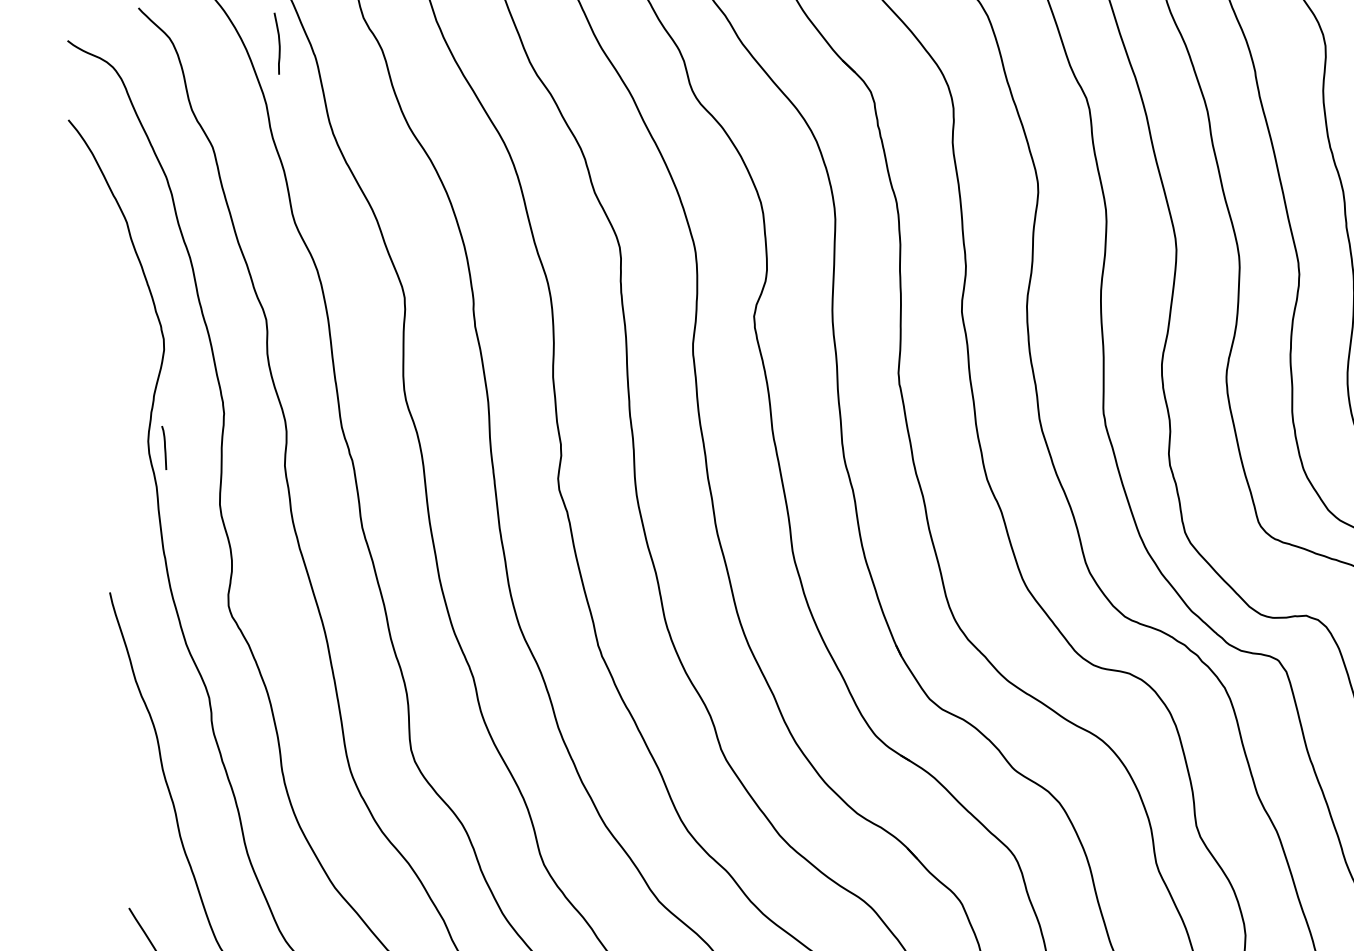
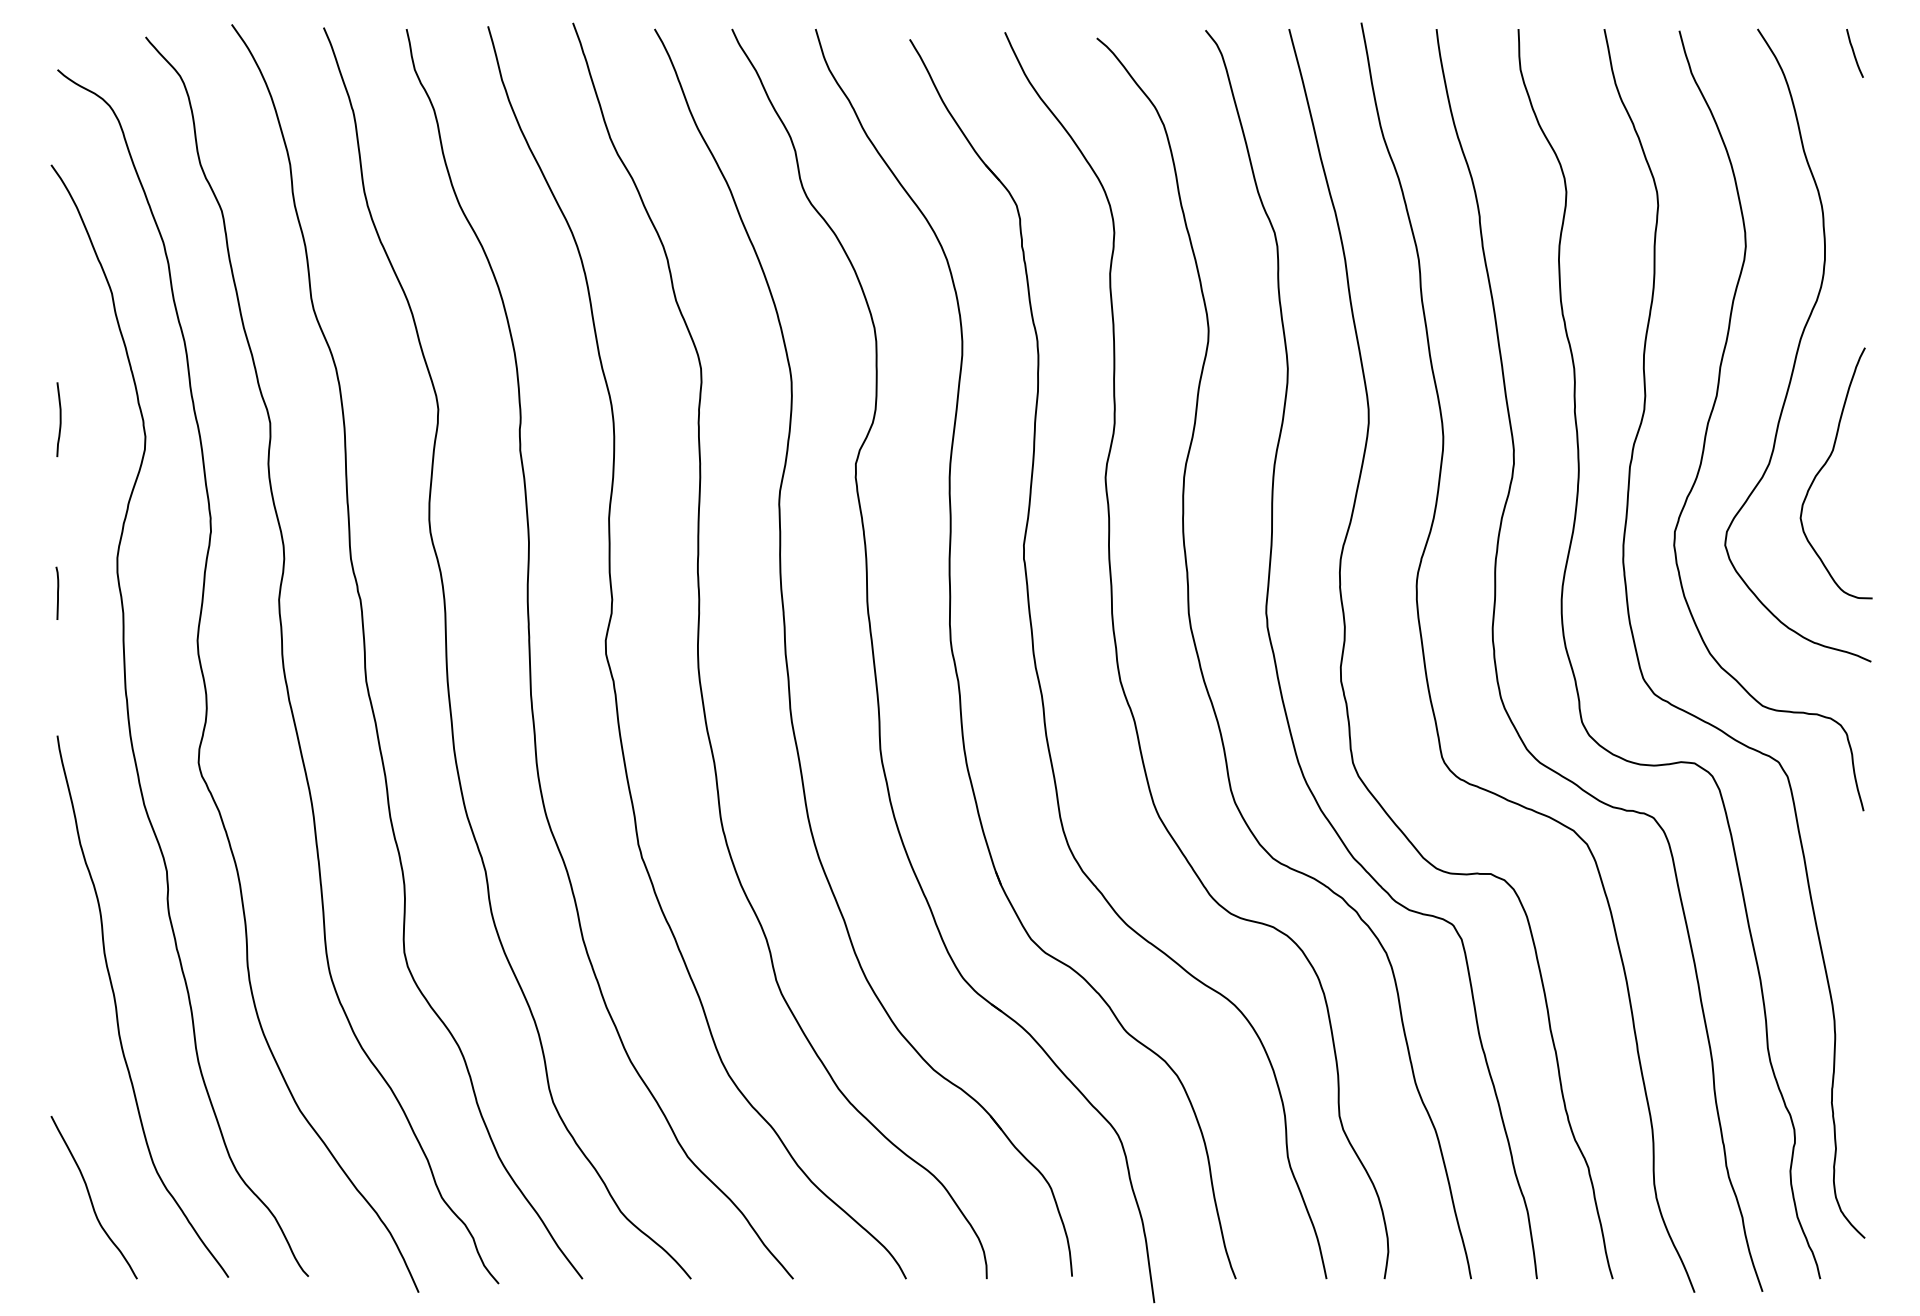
curve: (278, 43) -> (59, 419), moved
curve: (164, 447) -> (57, 592), moved

